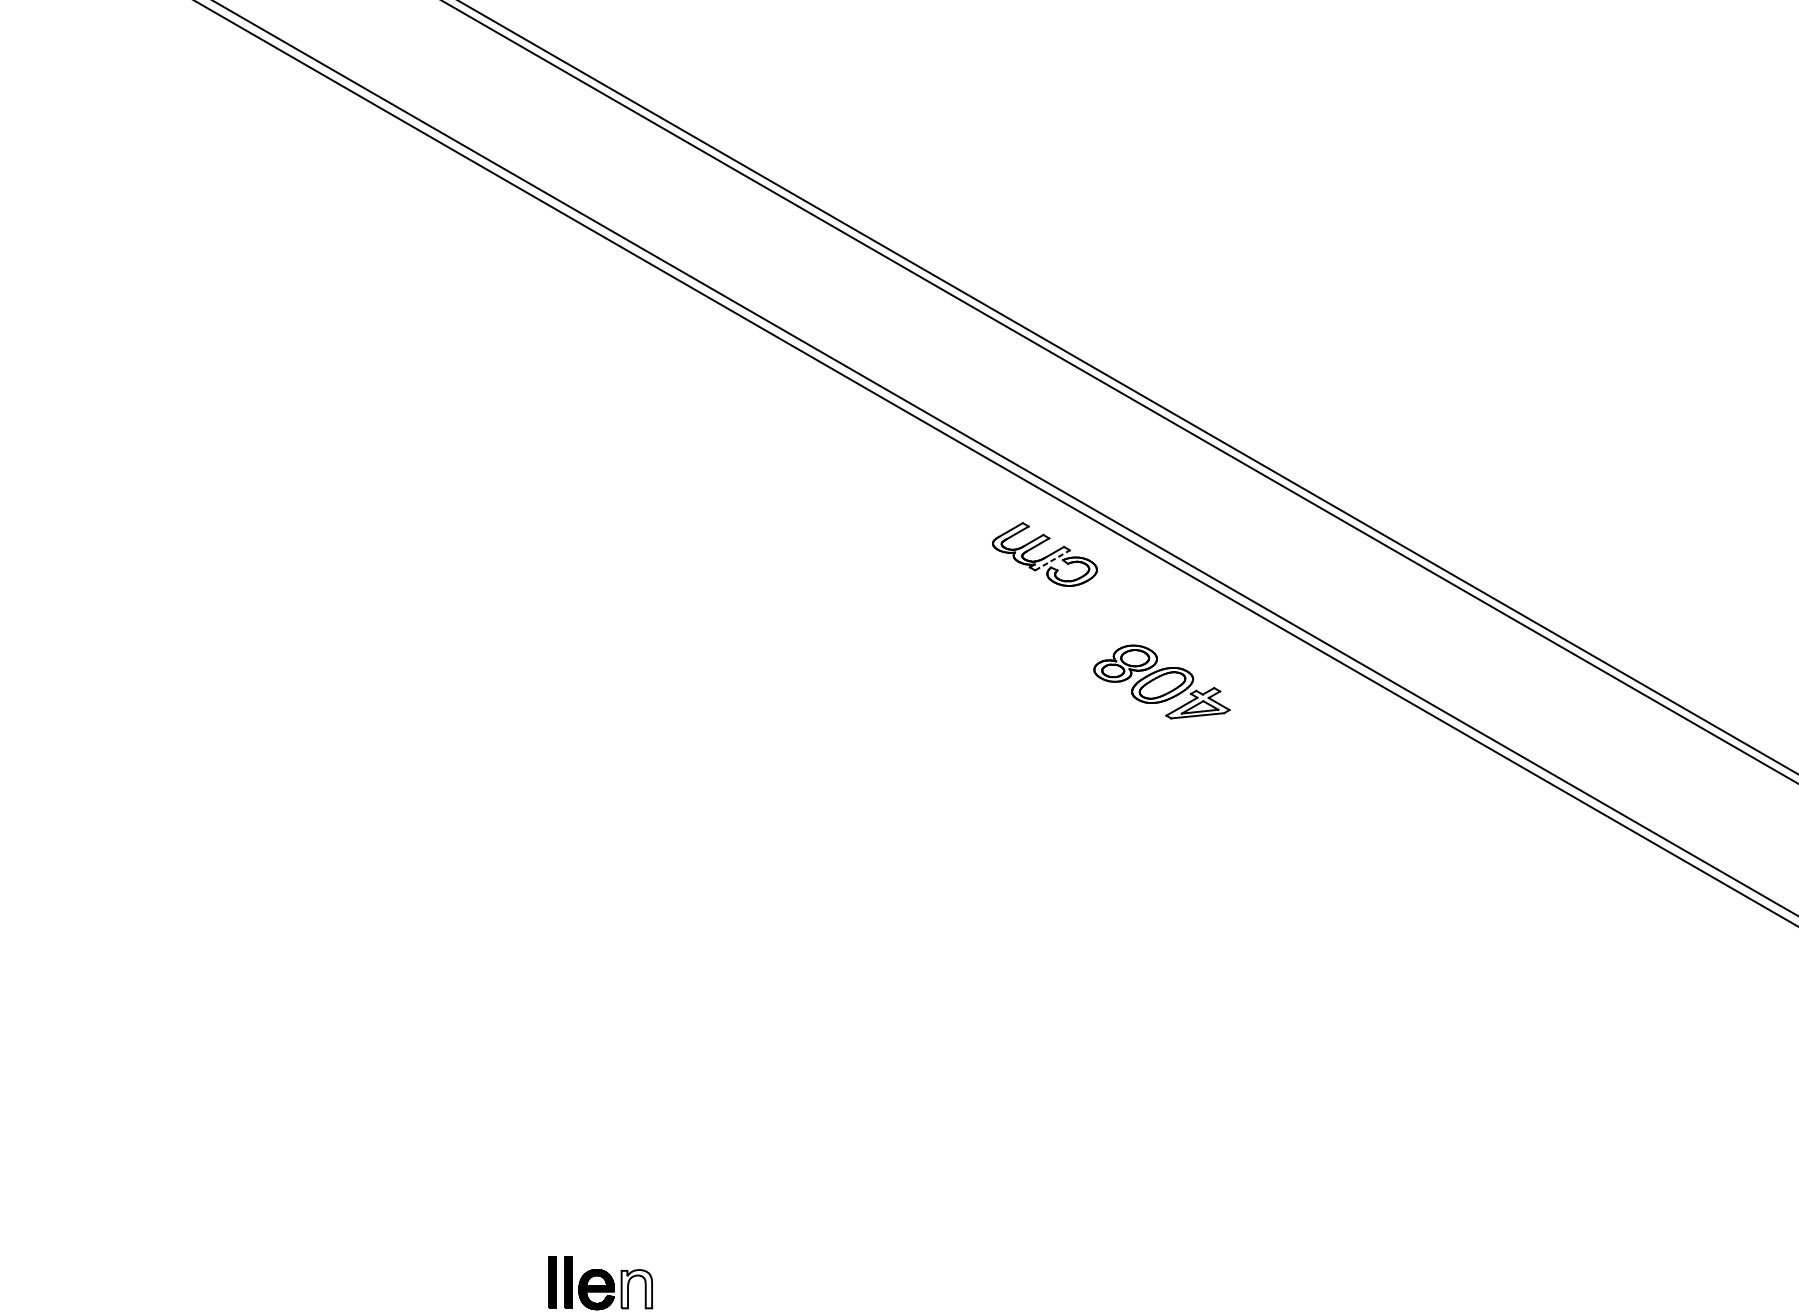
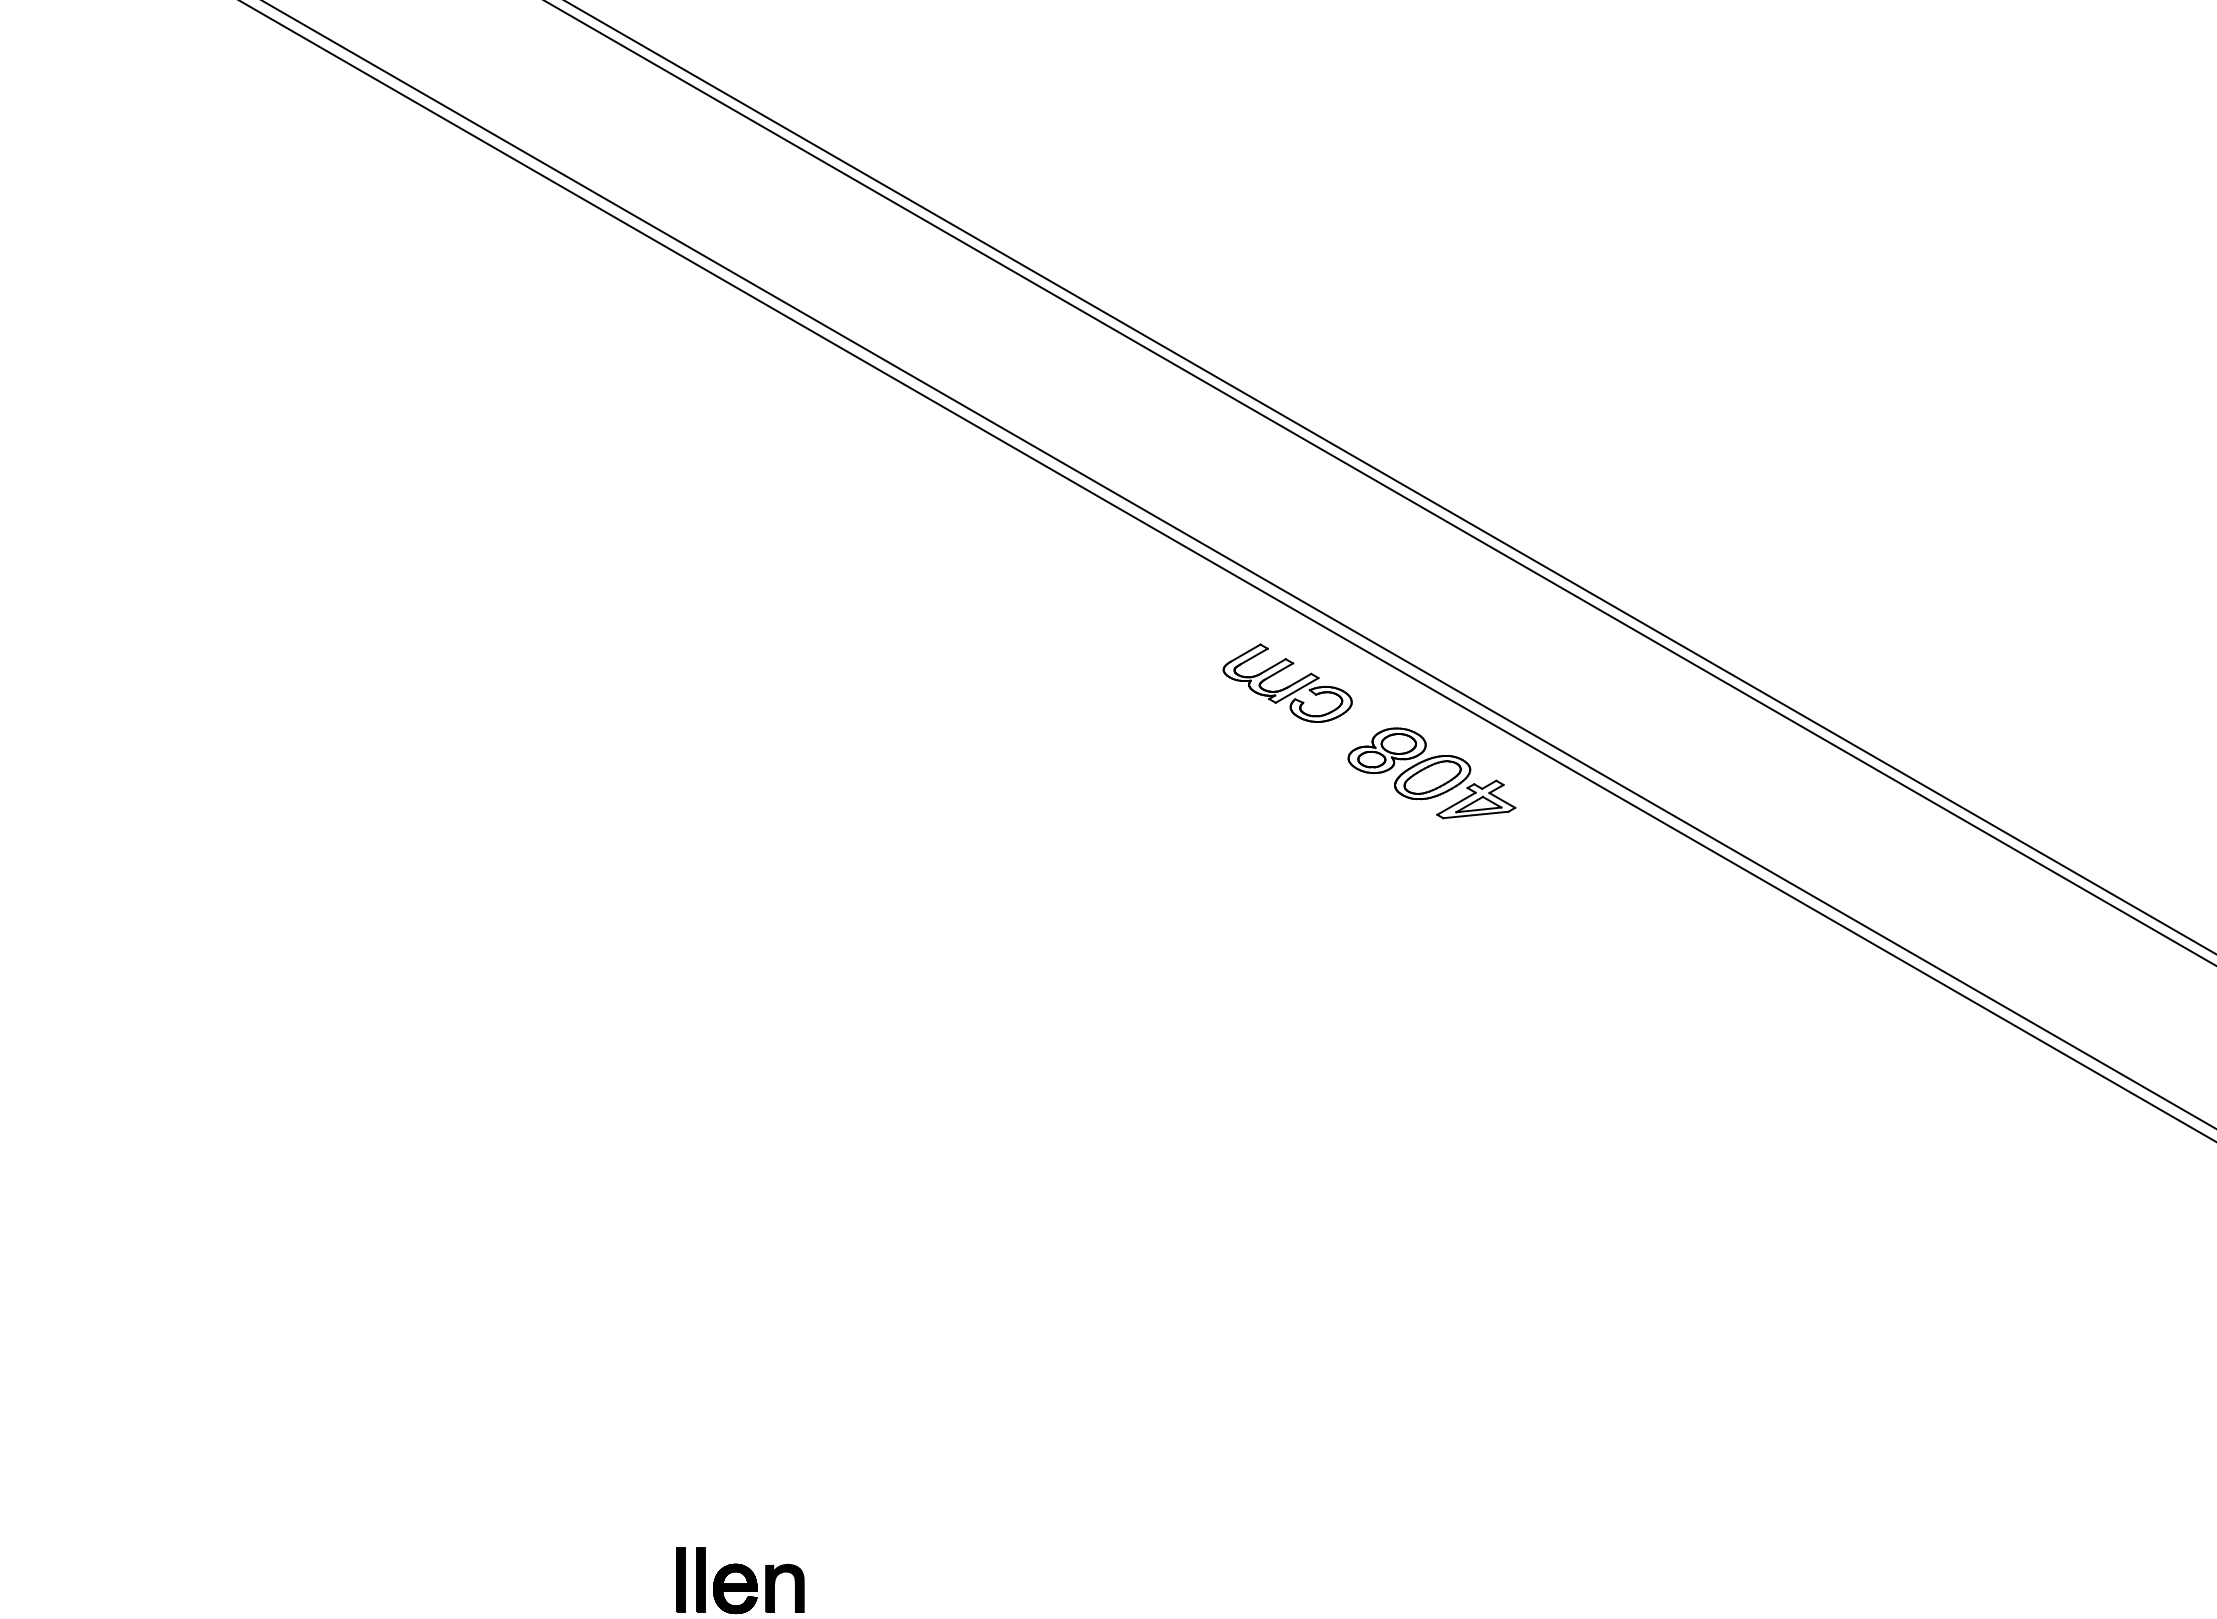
line: (1052, 560) -> (1297, 690), dashed -> solid
part: (1161, 682) -> (1431, 773), moved
fill: (636, 1289) -> (784, 1588), added

